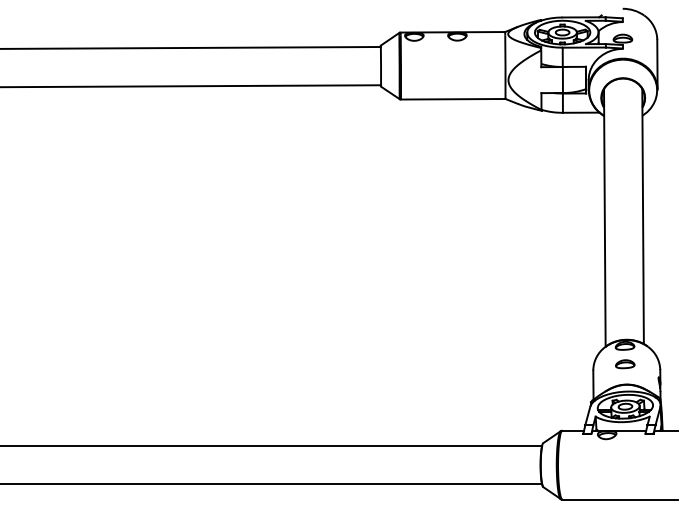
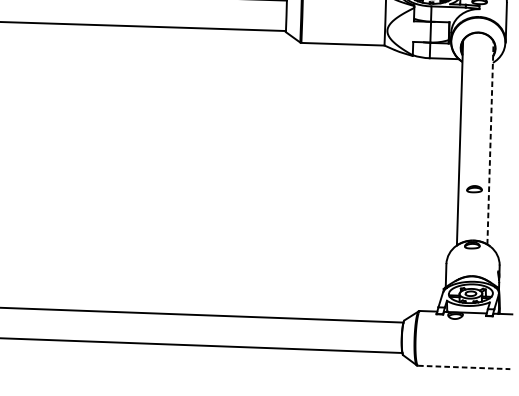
line: (643, 216) -> (490, 143), solid -> dashed
part: (625, 364) -> (474, 189), moved
line: (620, 499) -> (464, 367), solid -> dashed

